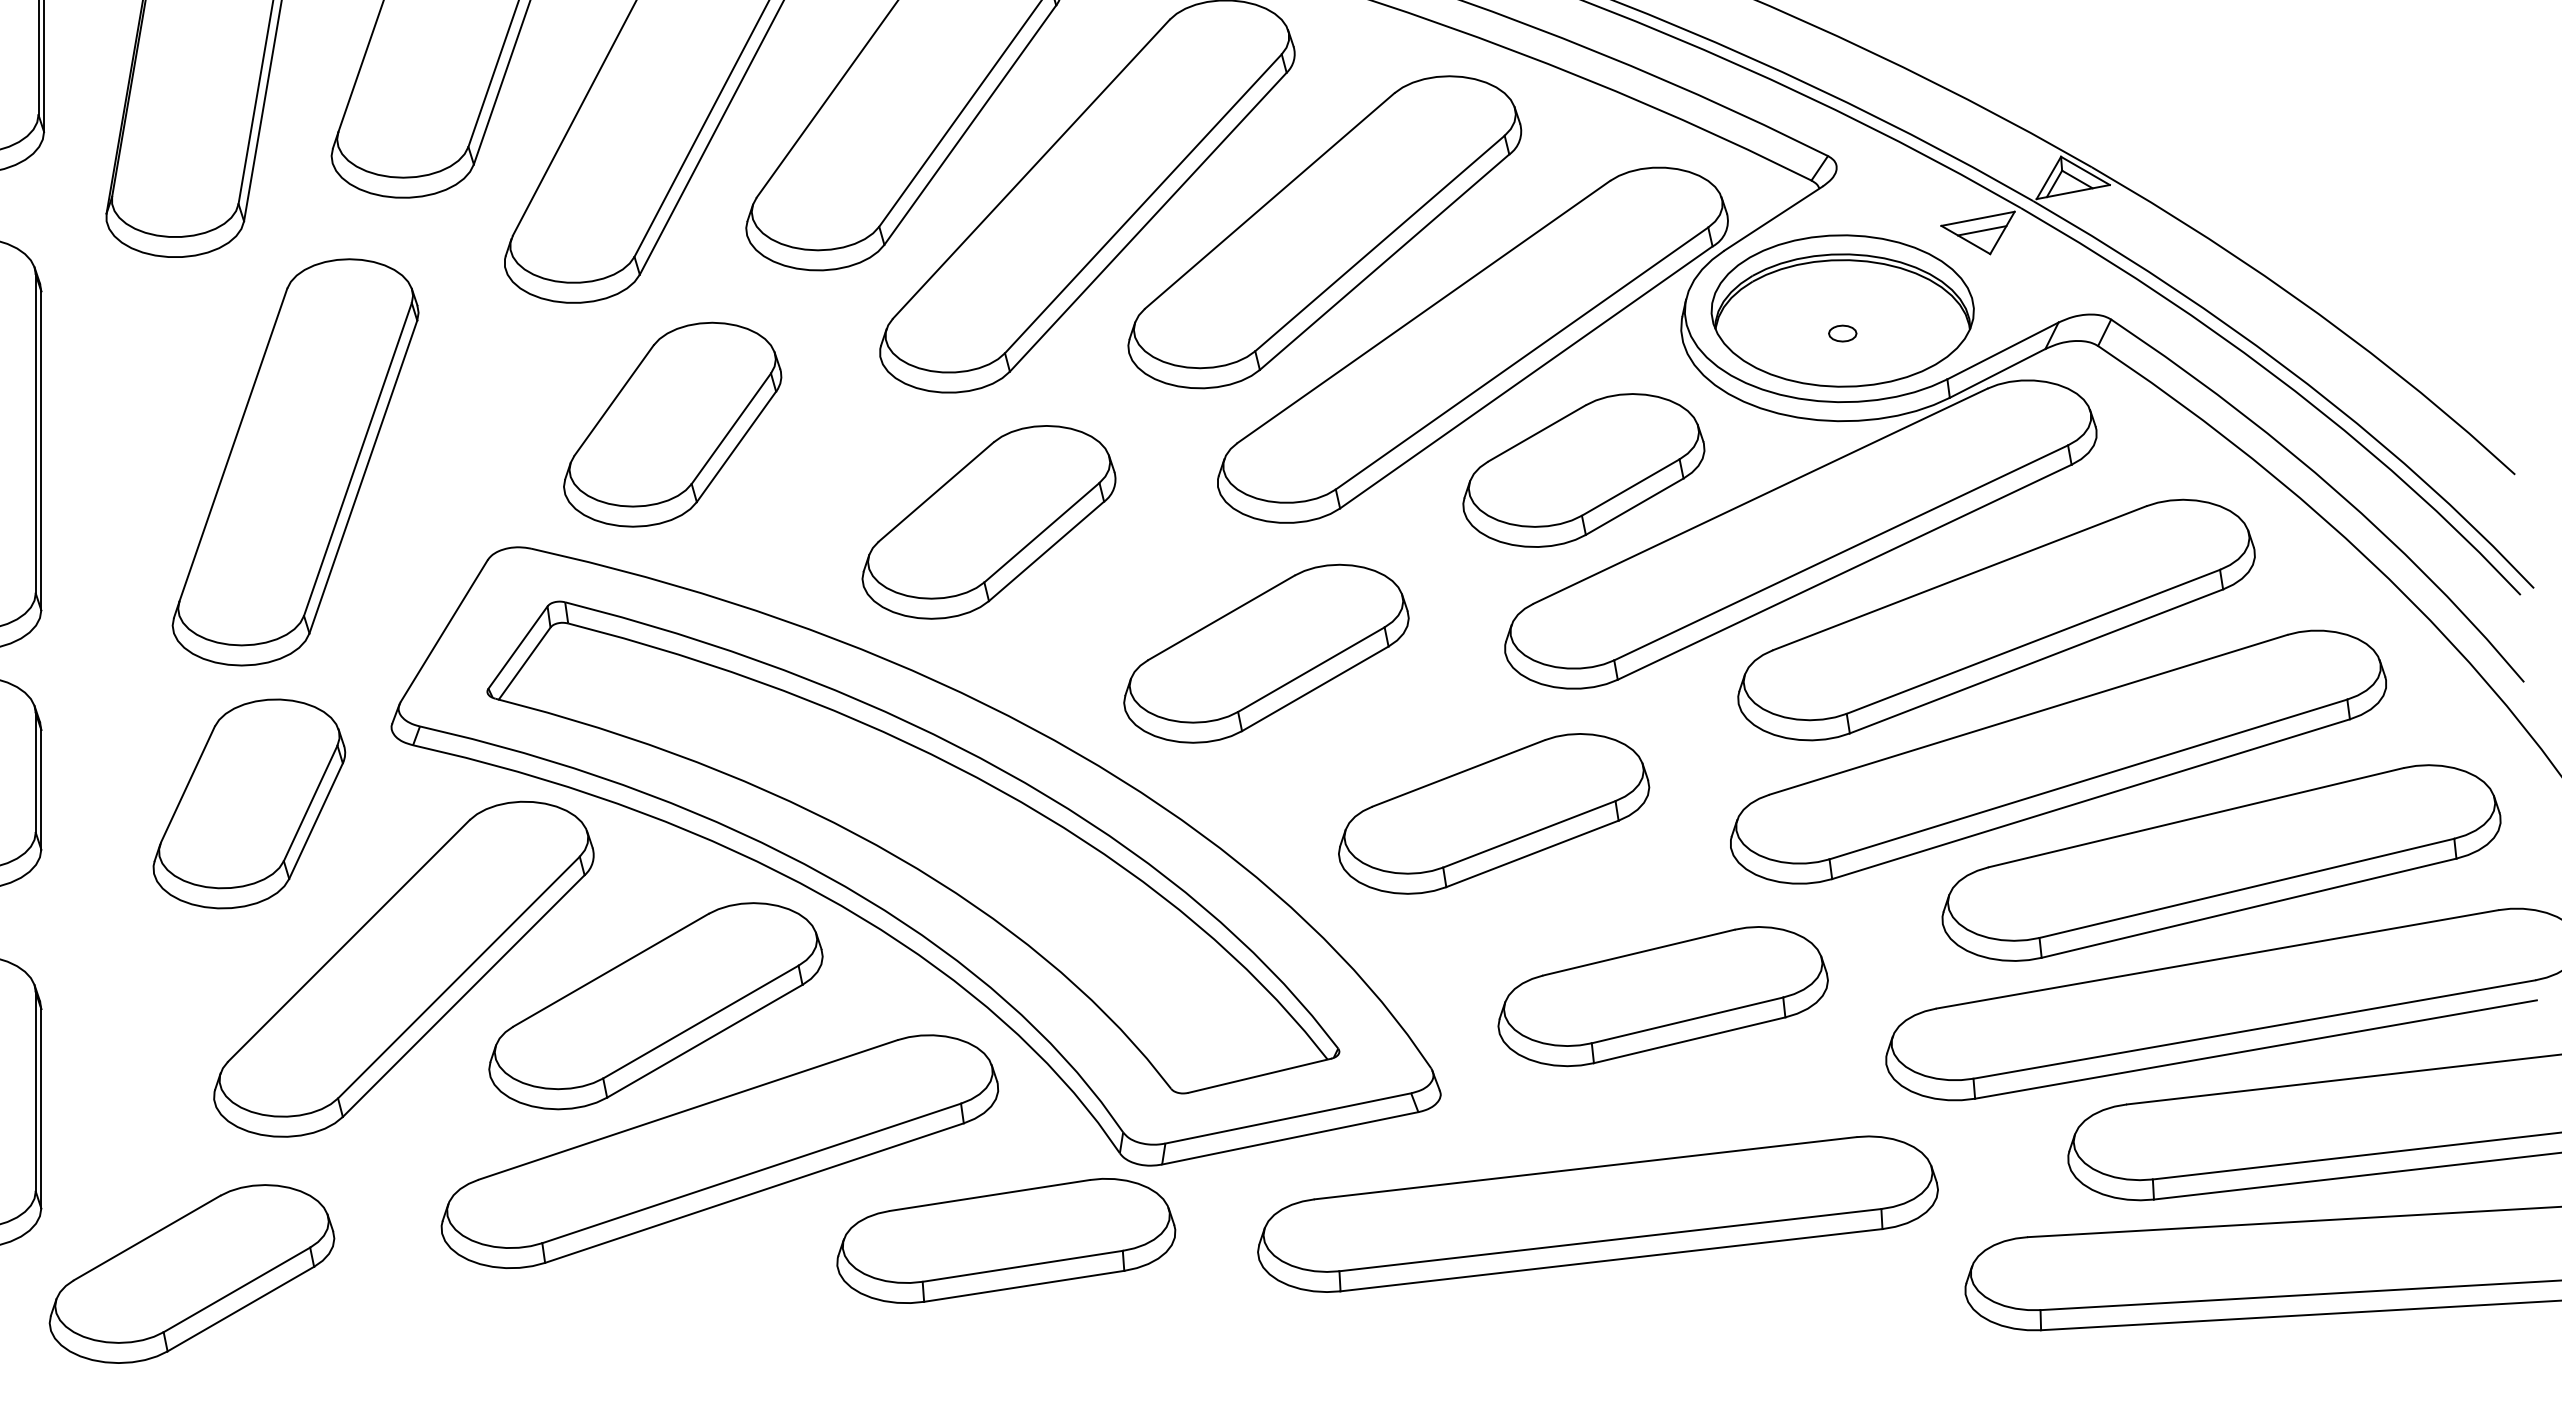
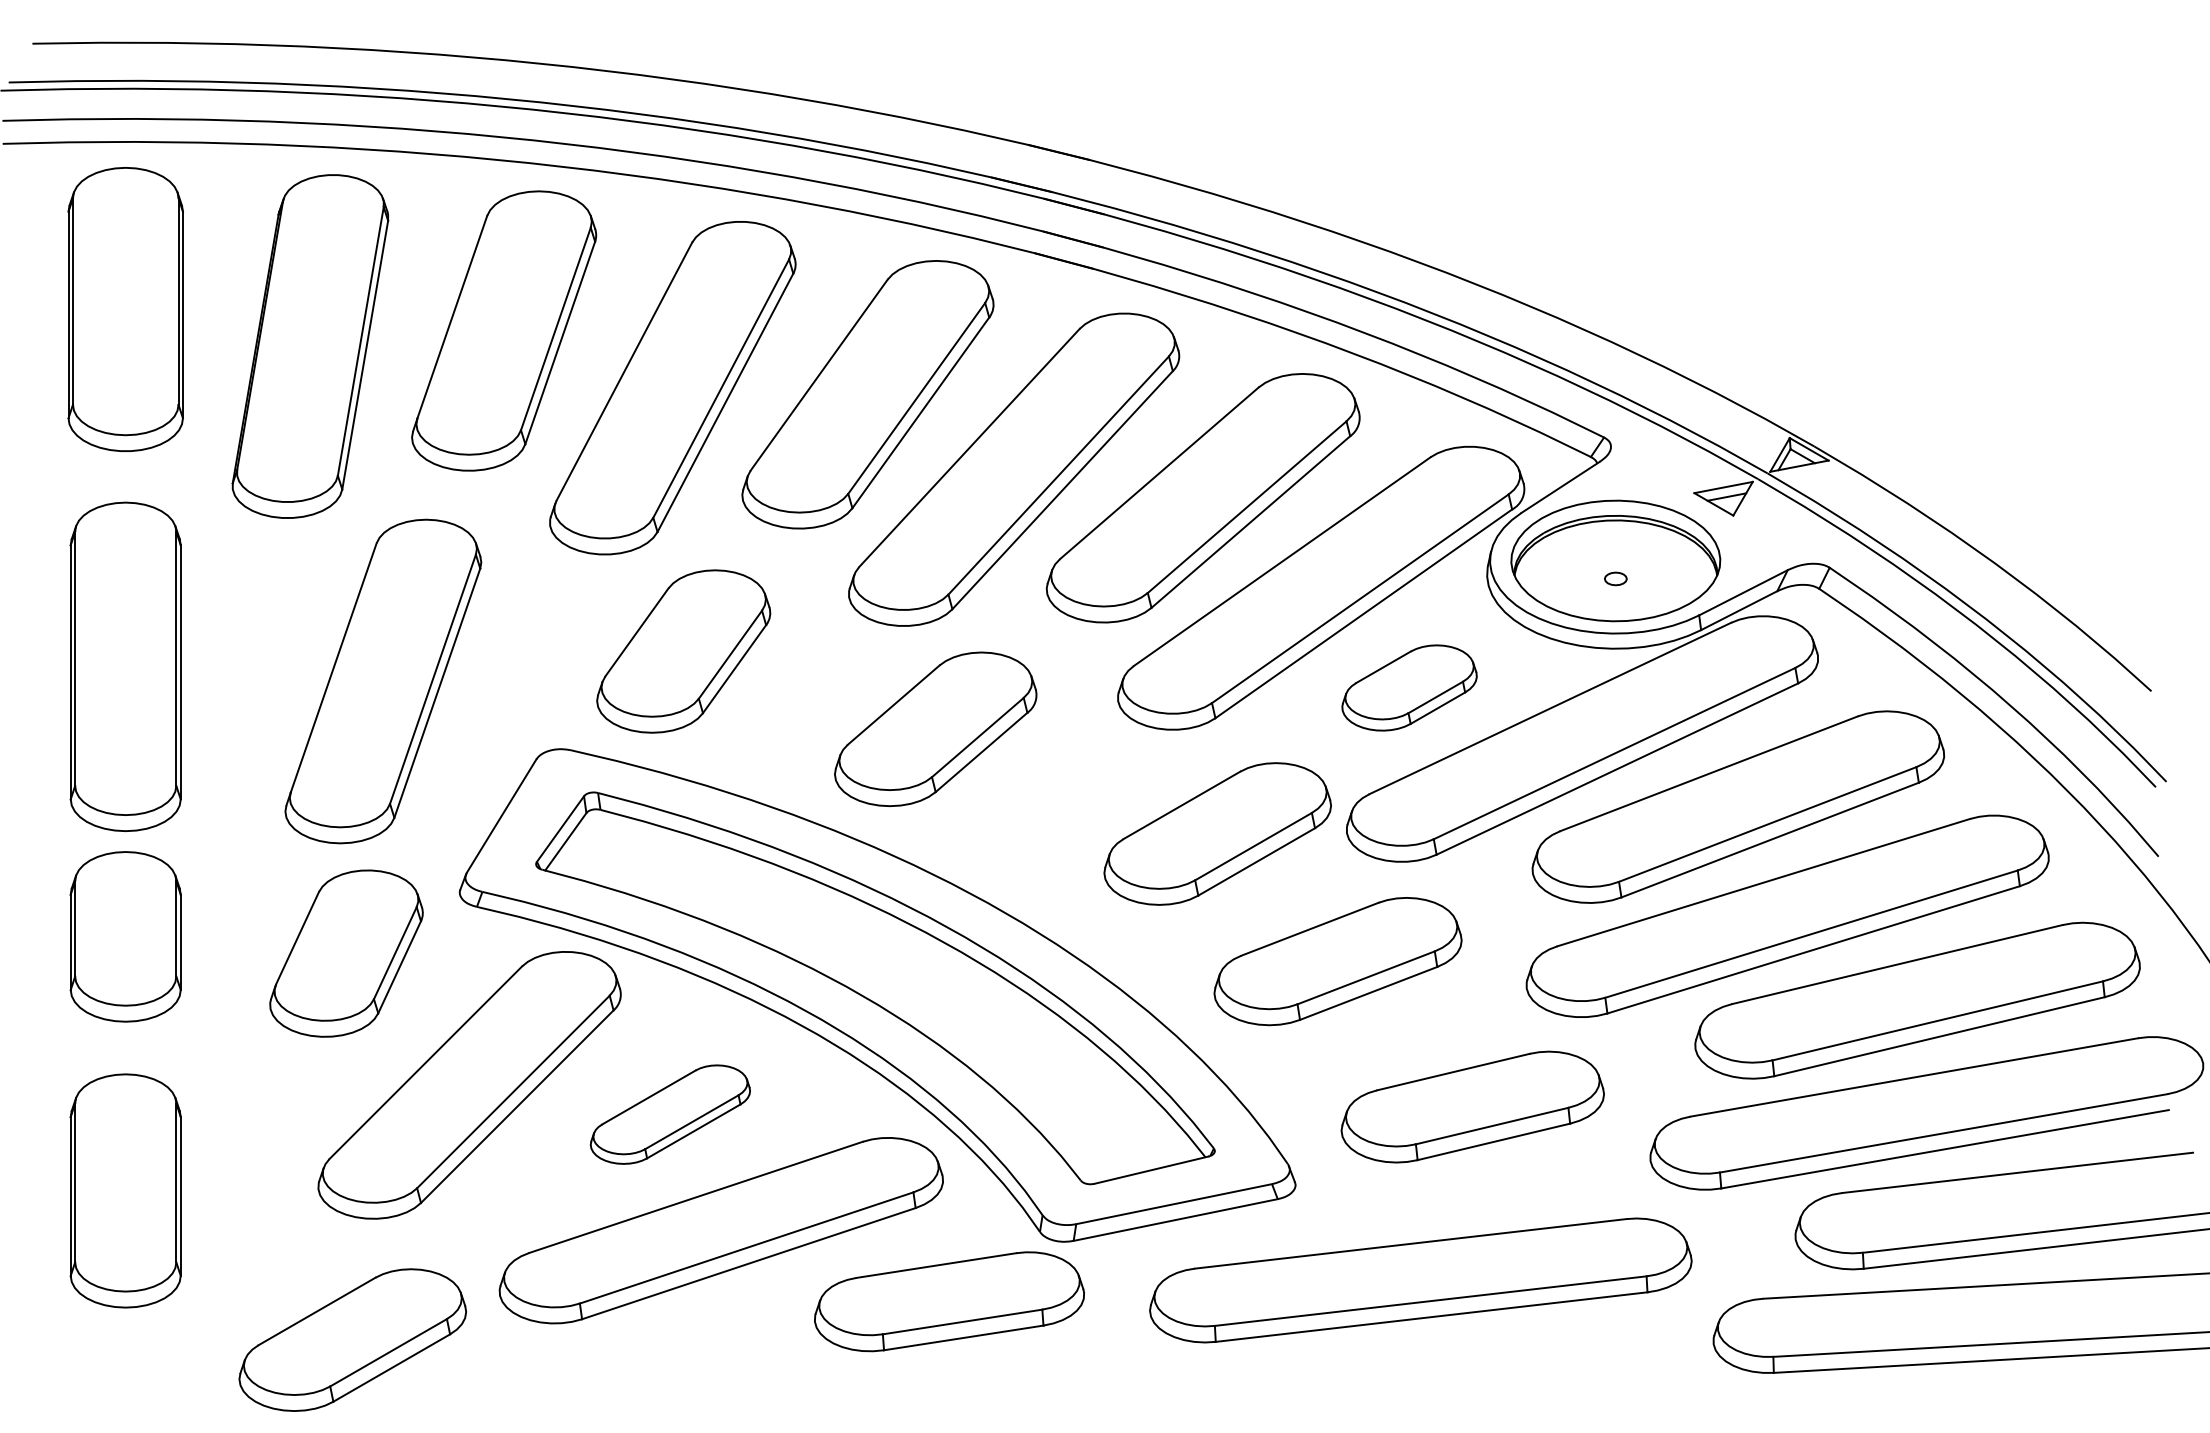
part: (1583, 469) -> (1409, 687), size x0.7
part: (1266, 653) -> (1217, 833), moved
part: (656, 1005) -> (670, 1114), size x0.6
part: (191, 1273) -> (352, 1339), moved

